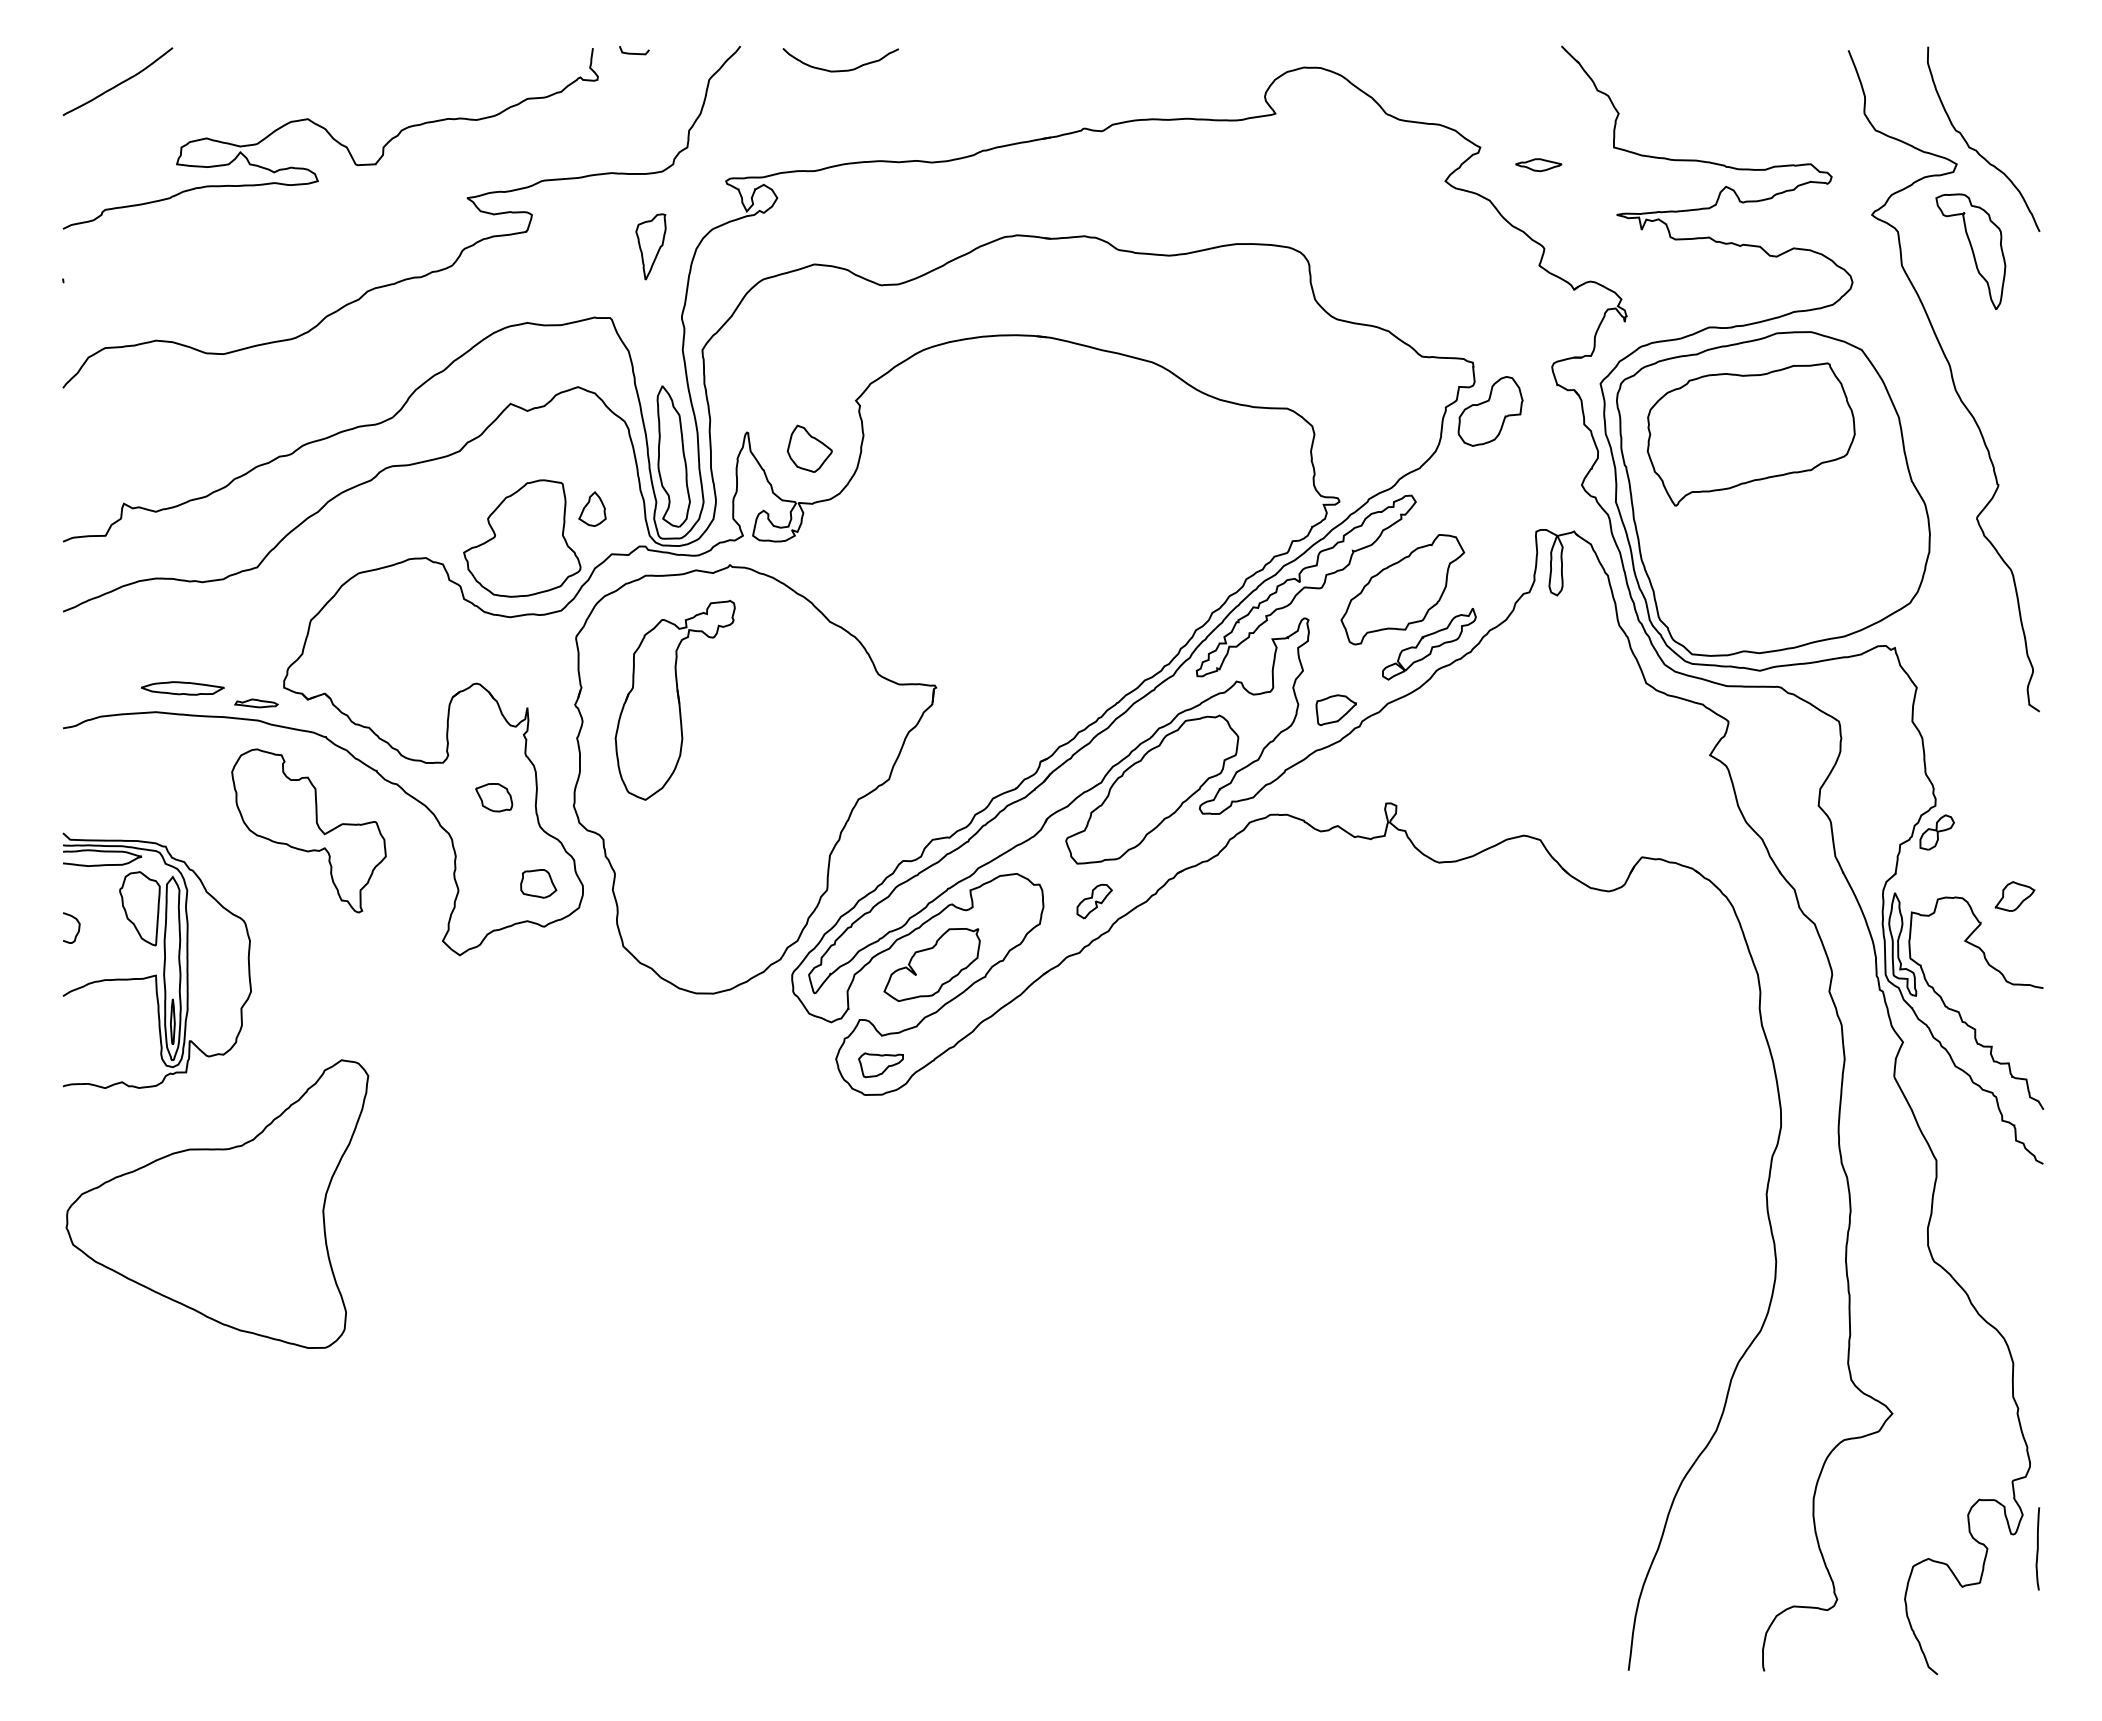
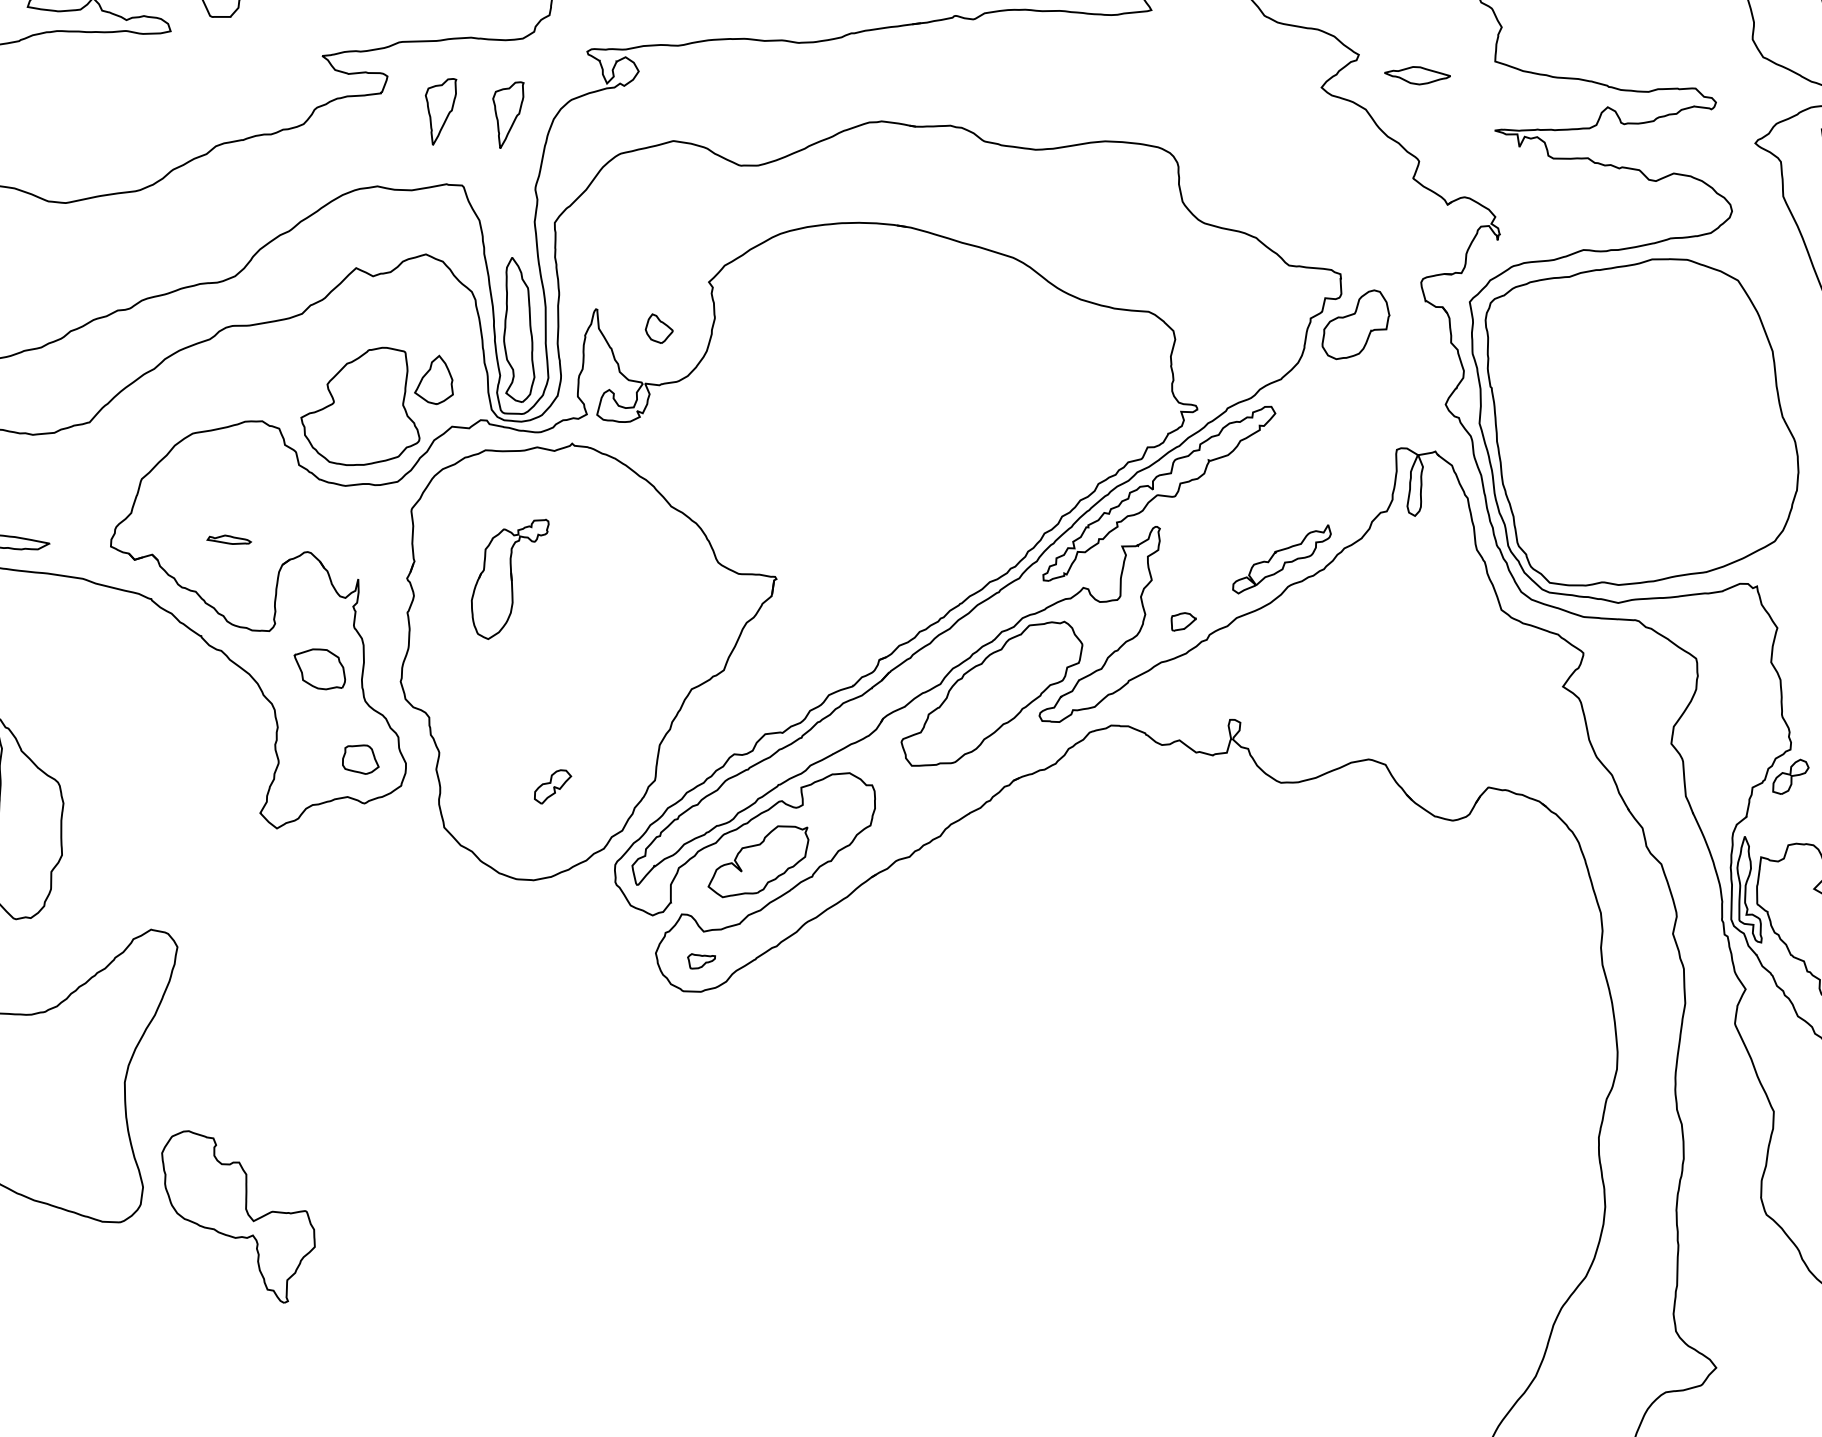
part: (1538, 165) -> (1417, 76), size x1.4
part: (584, 246) -> (439, 111), added
part: (1750, 434) -> (1620, 361), removed
part: (809, 448) -> (659, 328), size x0.6
part: (592, 508) -> (434, 379), size x1.4
part: (1402, 589) -> (1257, 502), removed
part: (674, 700) -> (508, 579), size x0.6
part: (256, 703) -> (229, 539), moved
part: (1335, 710) -> (1182, 622), size x0.6
part: (494, 797) -> (320, 669), size x1.4
part: (308, 830) -> (237, 1216), moved
part: (1094, 901) -> (552, 786), moved
part: (880, 1065) -> (700, 961), size x0.6

